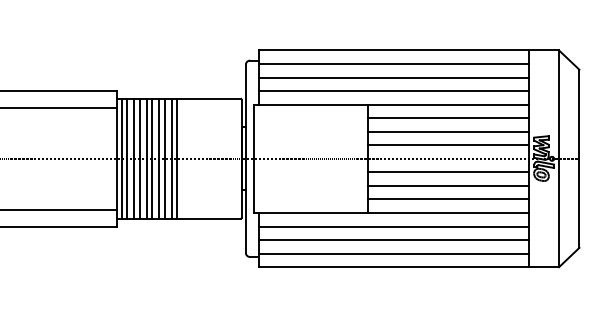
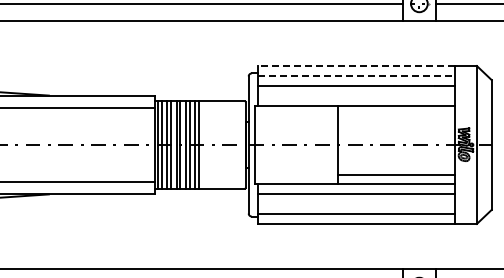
line: (392, 51) -> (355, 66), solid -> dashed
line: (393, 63) -> (356, 75), solid -> dashed
line: (393, 90) -> (356, 95), removed
line: (448, 118) -> (396, 115), removed
line: (448, 132) -> (396, 125), removed
line: (448, 145) -> (396, 135), removed
line: (448, 171) -> (396, 154), removed
line: (448, 185) -> (396, 164), removed
line: (393, 240) -> (356, 204), removed

